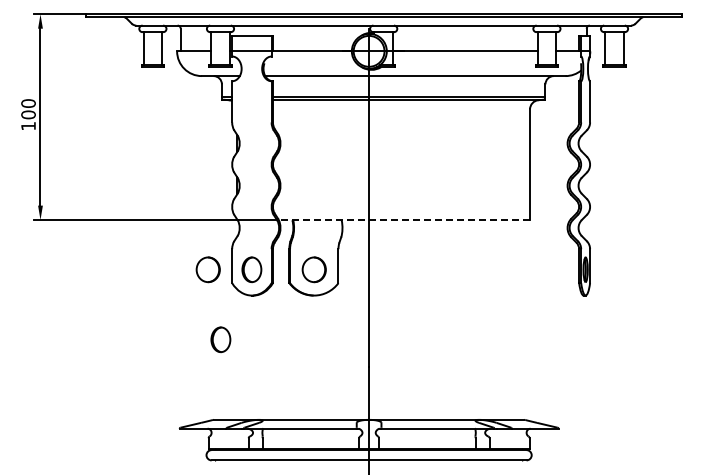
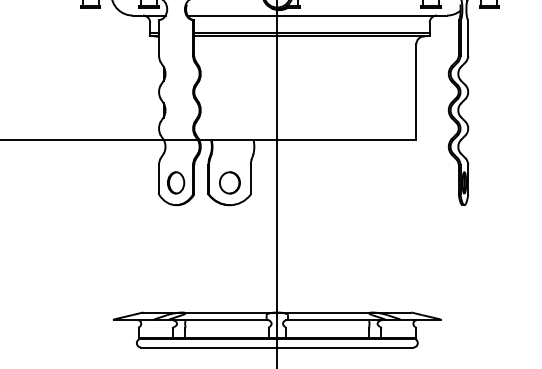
line: (404, 220) -> (307, 140), dashed -> solid
part: (207, 269) -> (137, 182), removed
part: (220, 339) -> (148, 243), removed

